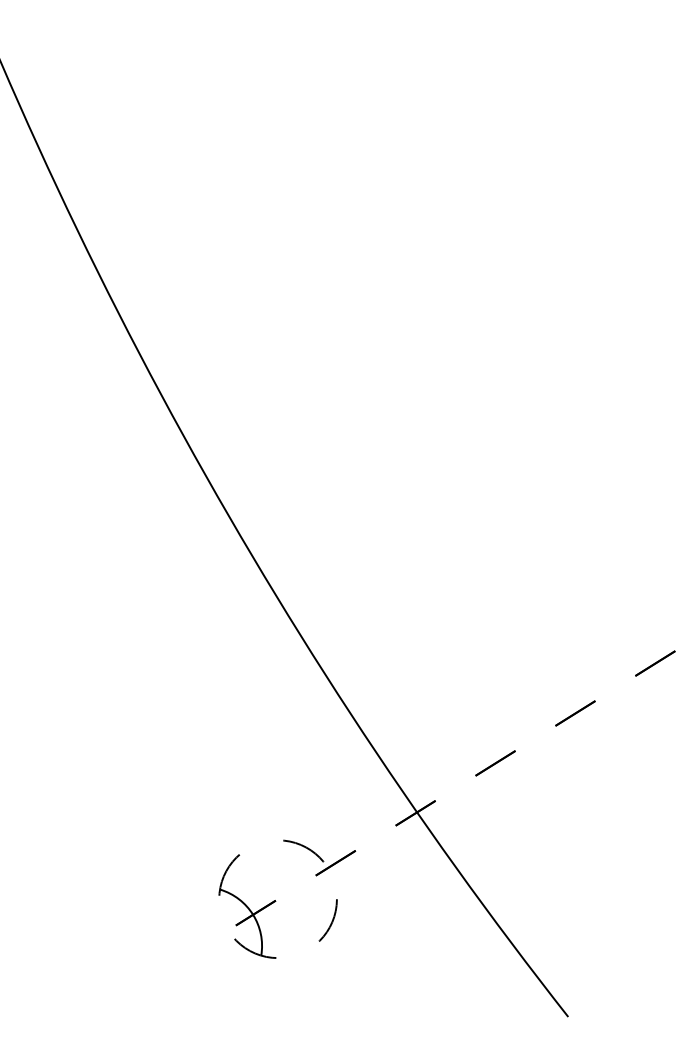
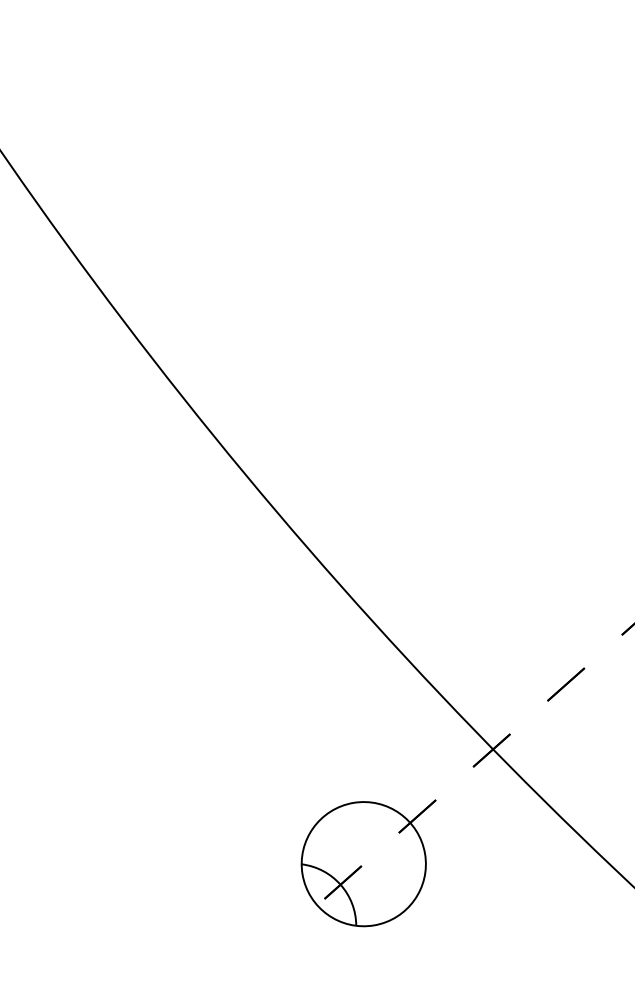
circle: (277, 899) -> (363, 864), dashed -> solid

